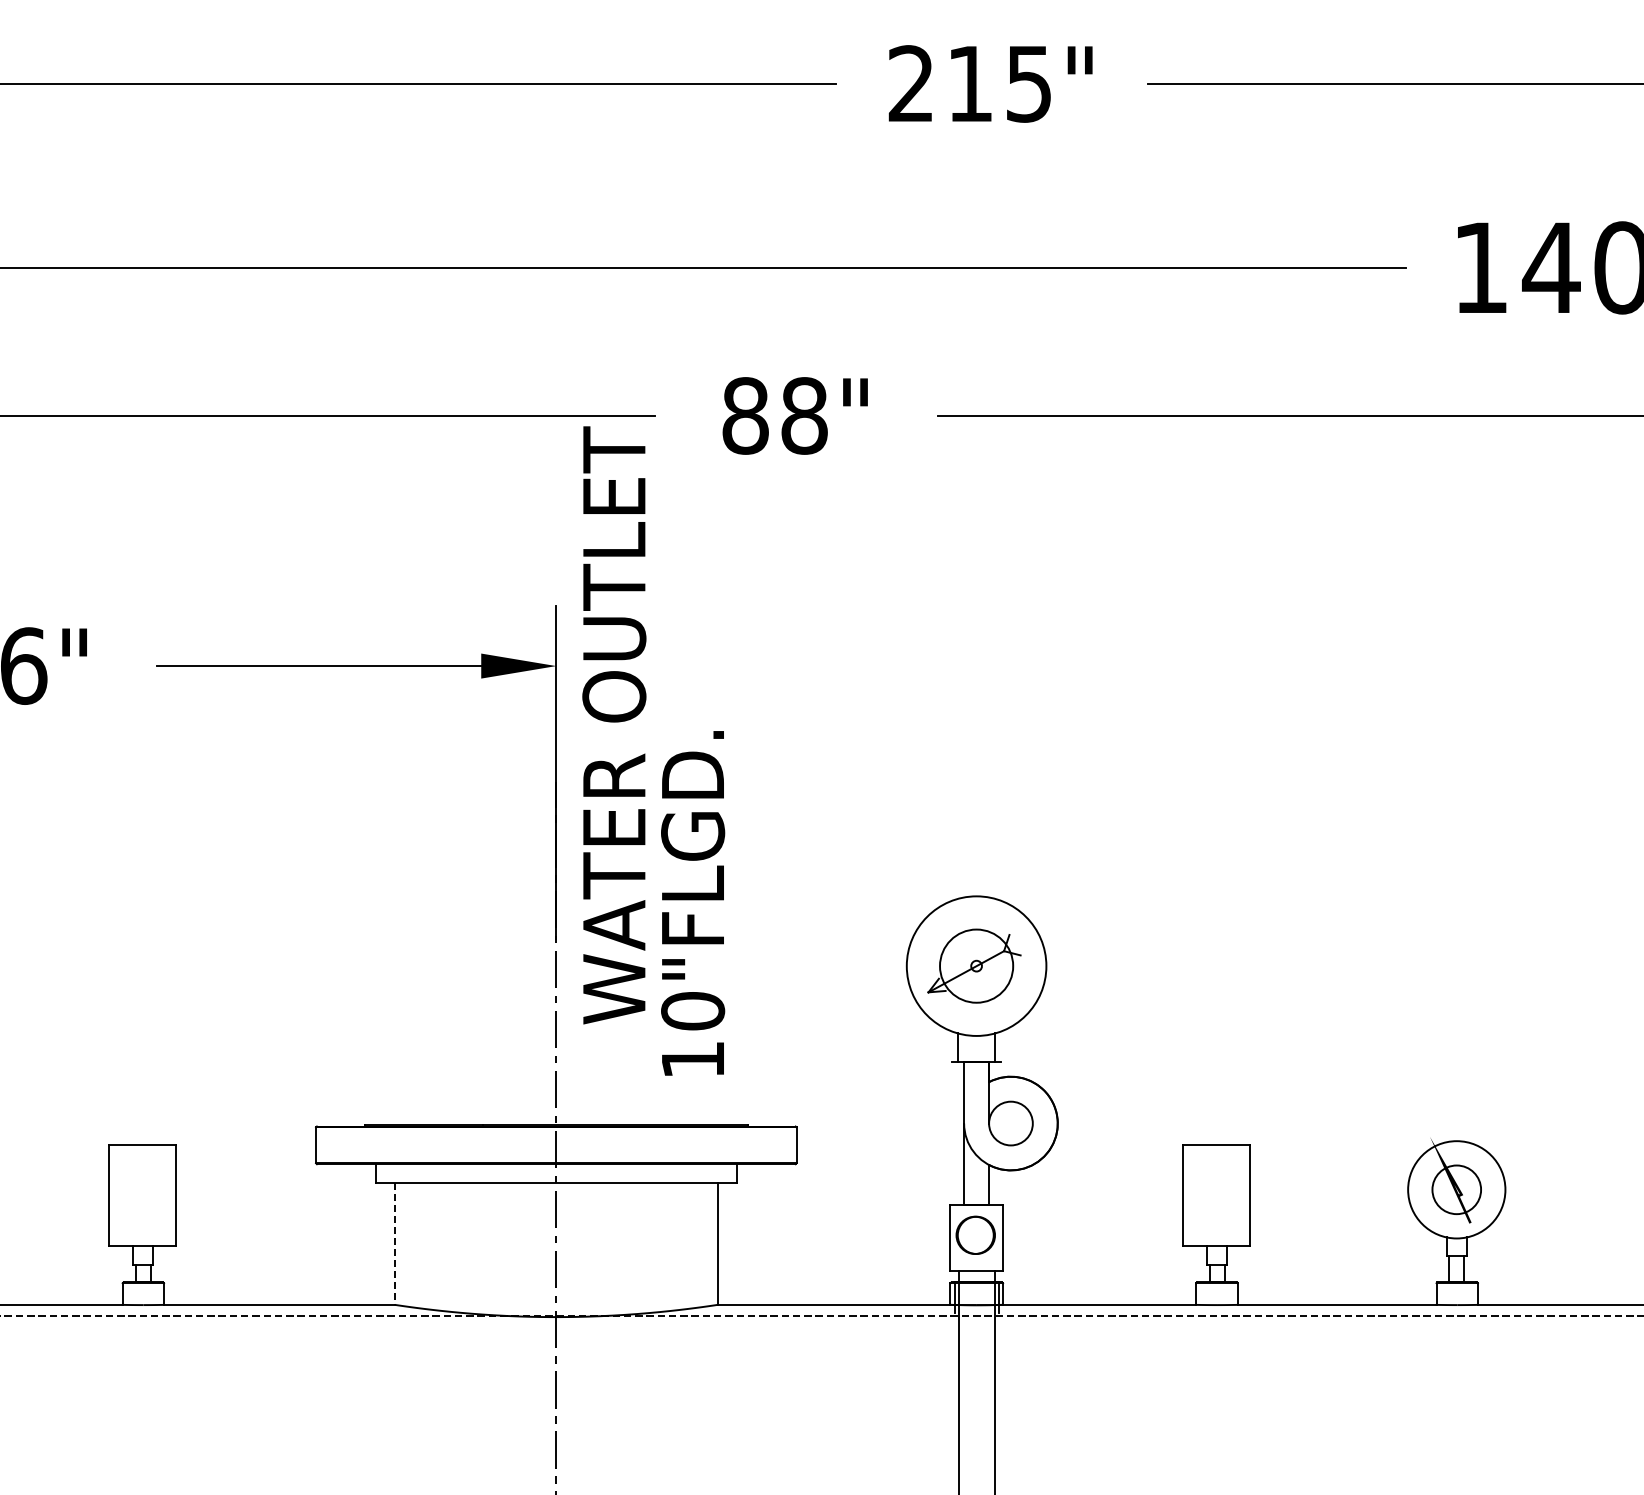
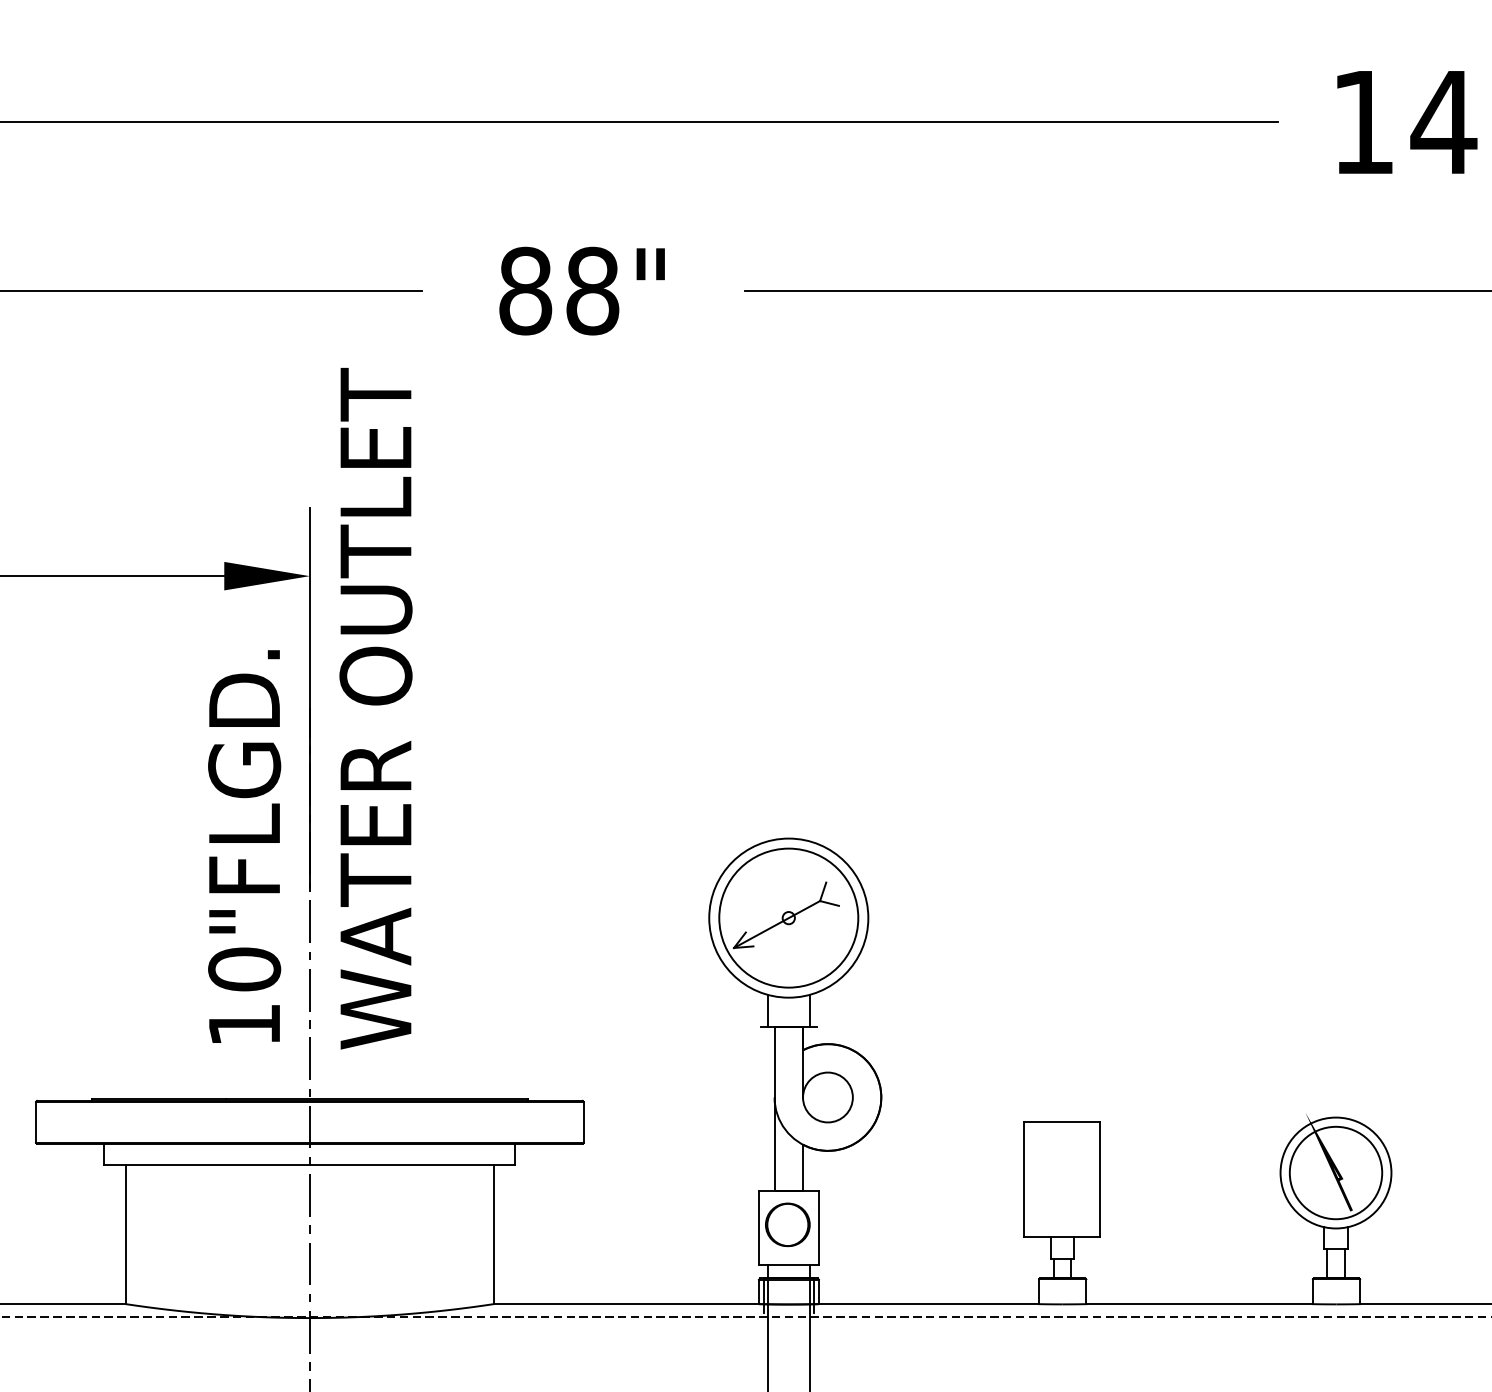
text: (614, 725) -> (376, 708), moved
text: (693, 903) -> (245, 846), moved
circle: (976, 966) -> (788, 918), size x1.67
circle: (1456, 1189) -> (1335, 1172), size x1.67
line: (394, 1243) -> (125, 1234), dashed -> solid

